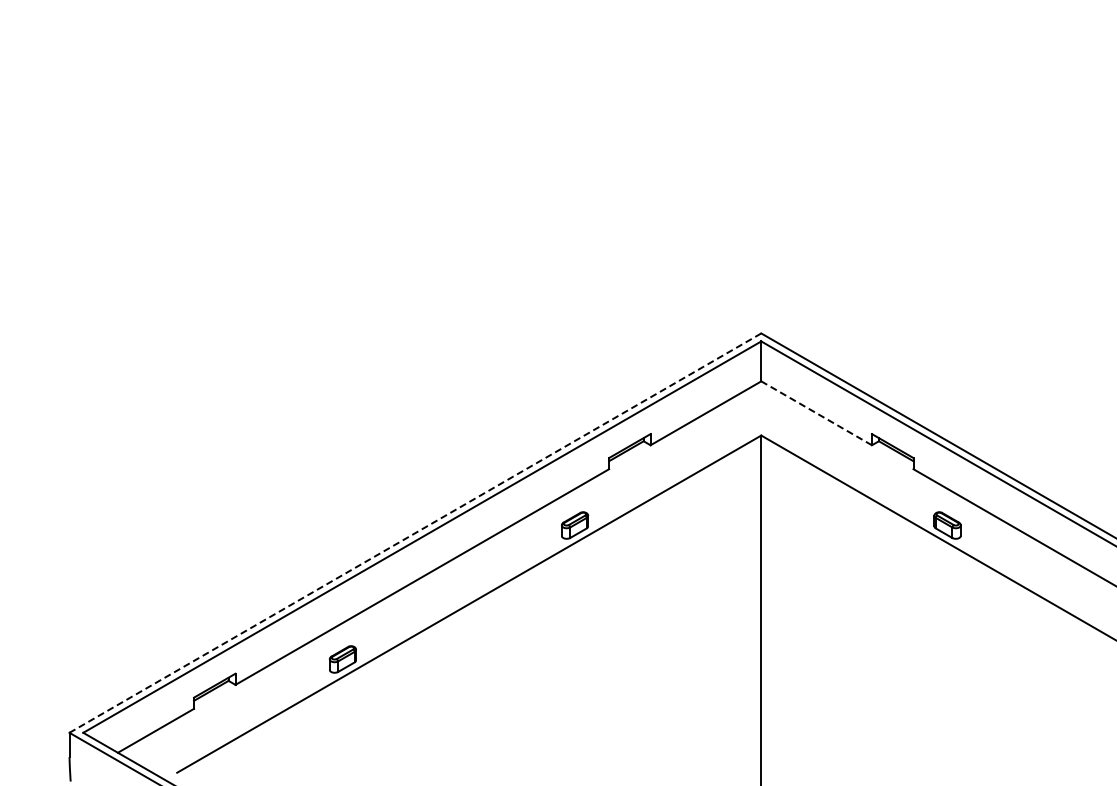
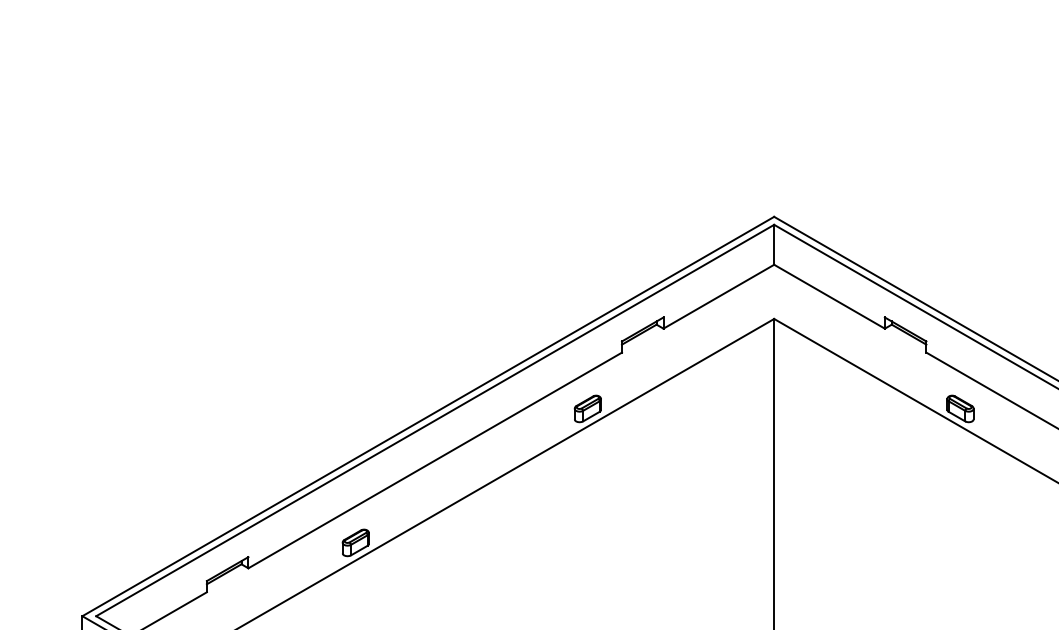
line: (816, 413) -> (829, 296), dashed -> solid
line: (414, 533) -> (427, 416), dashed -> solid

